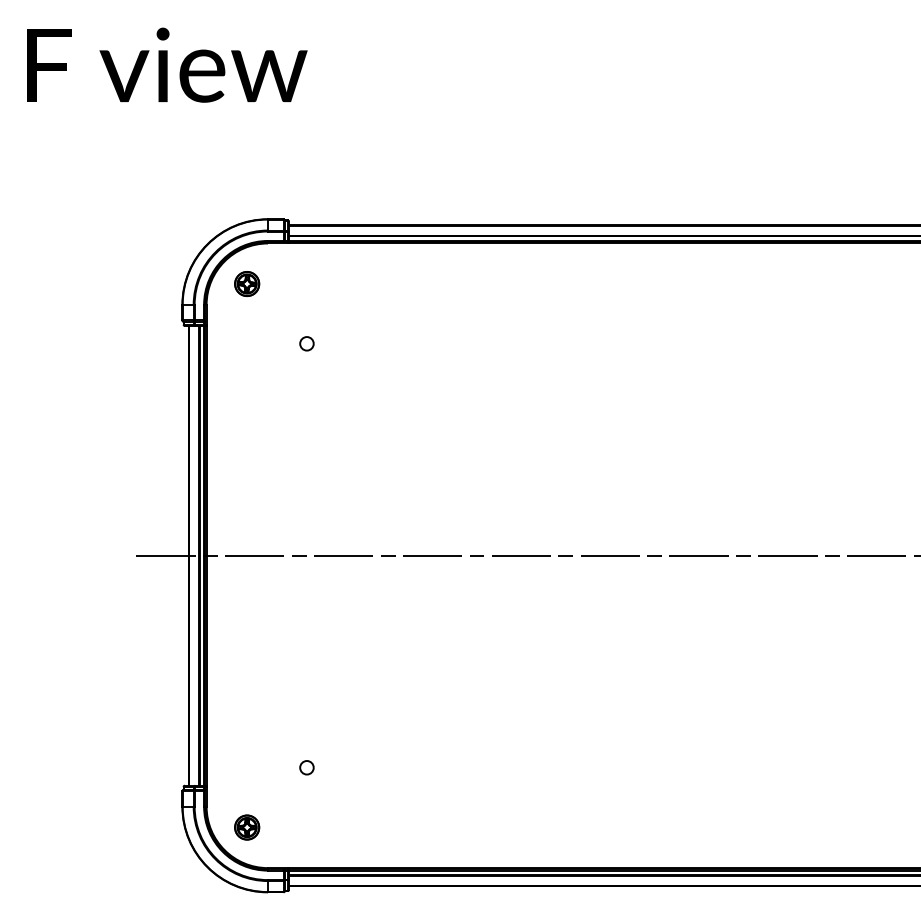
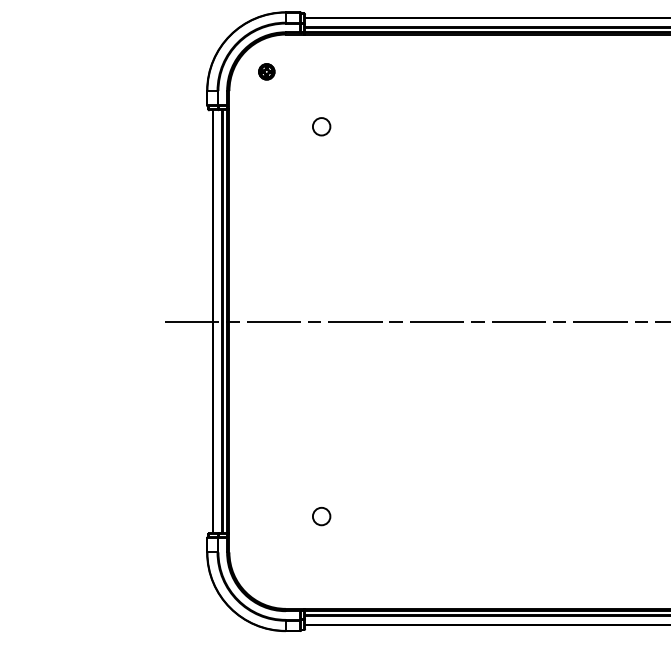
part: (247, 283) -> (267, 71), size x0.7
circle: (306, 343) -> (321, 126), size x1.4
circle: (306, 767) -> (321, 516), size x1.4
part: (247, 827) -> (267, 571), removed

